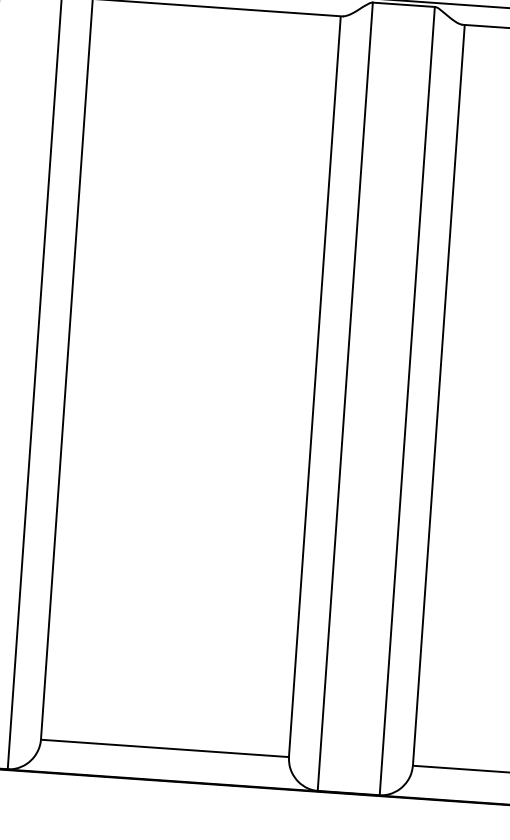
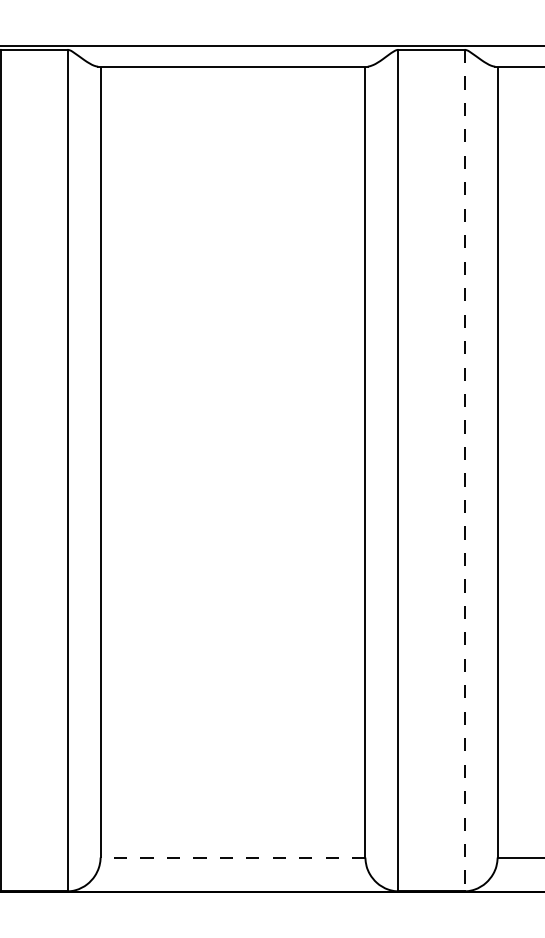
line: (407, 401) -> (464, 470), solid -> dashed
line: (164, 748) -> (232, 857), solid -> dashed

